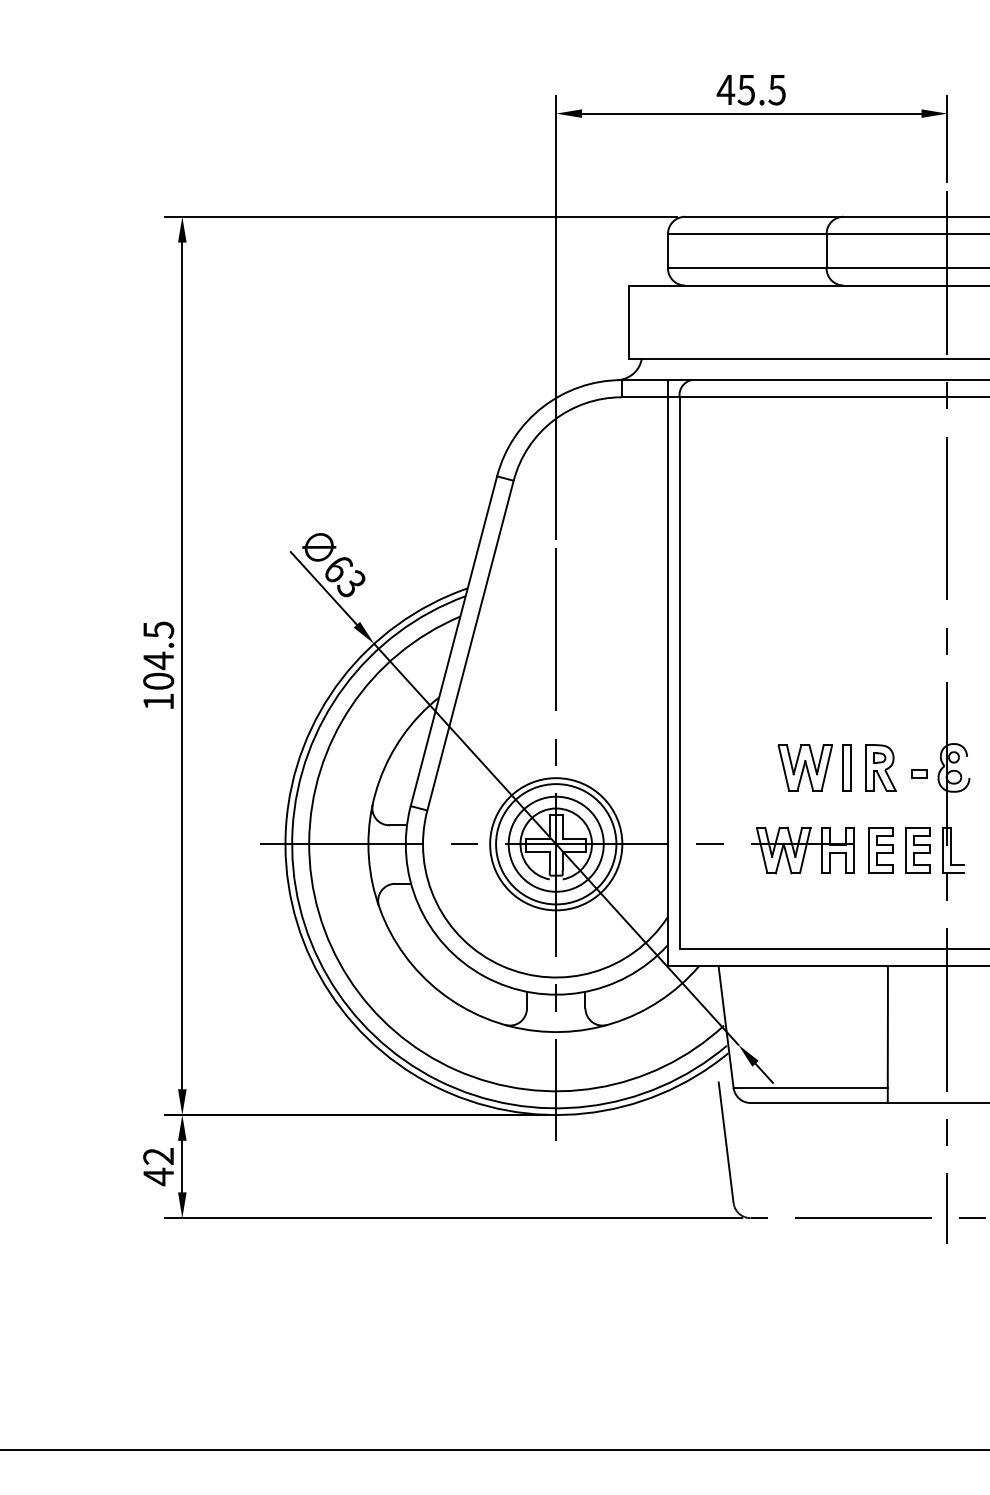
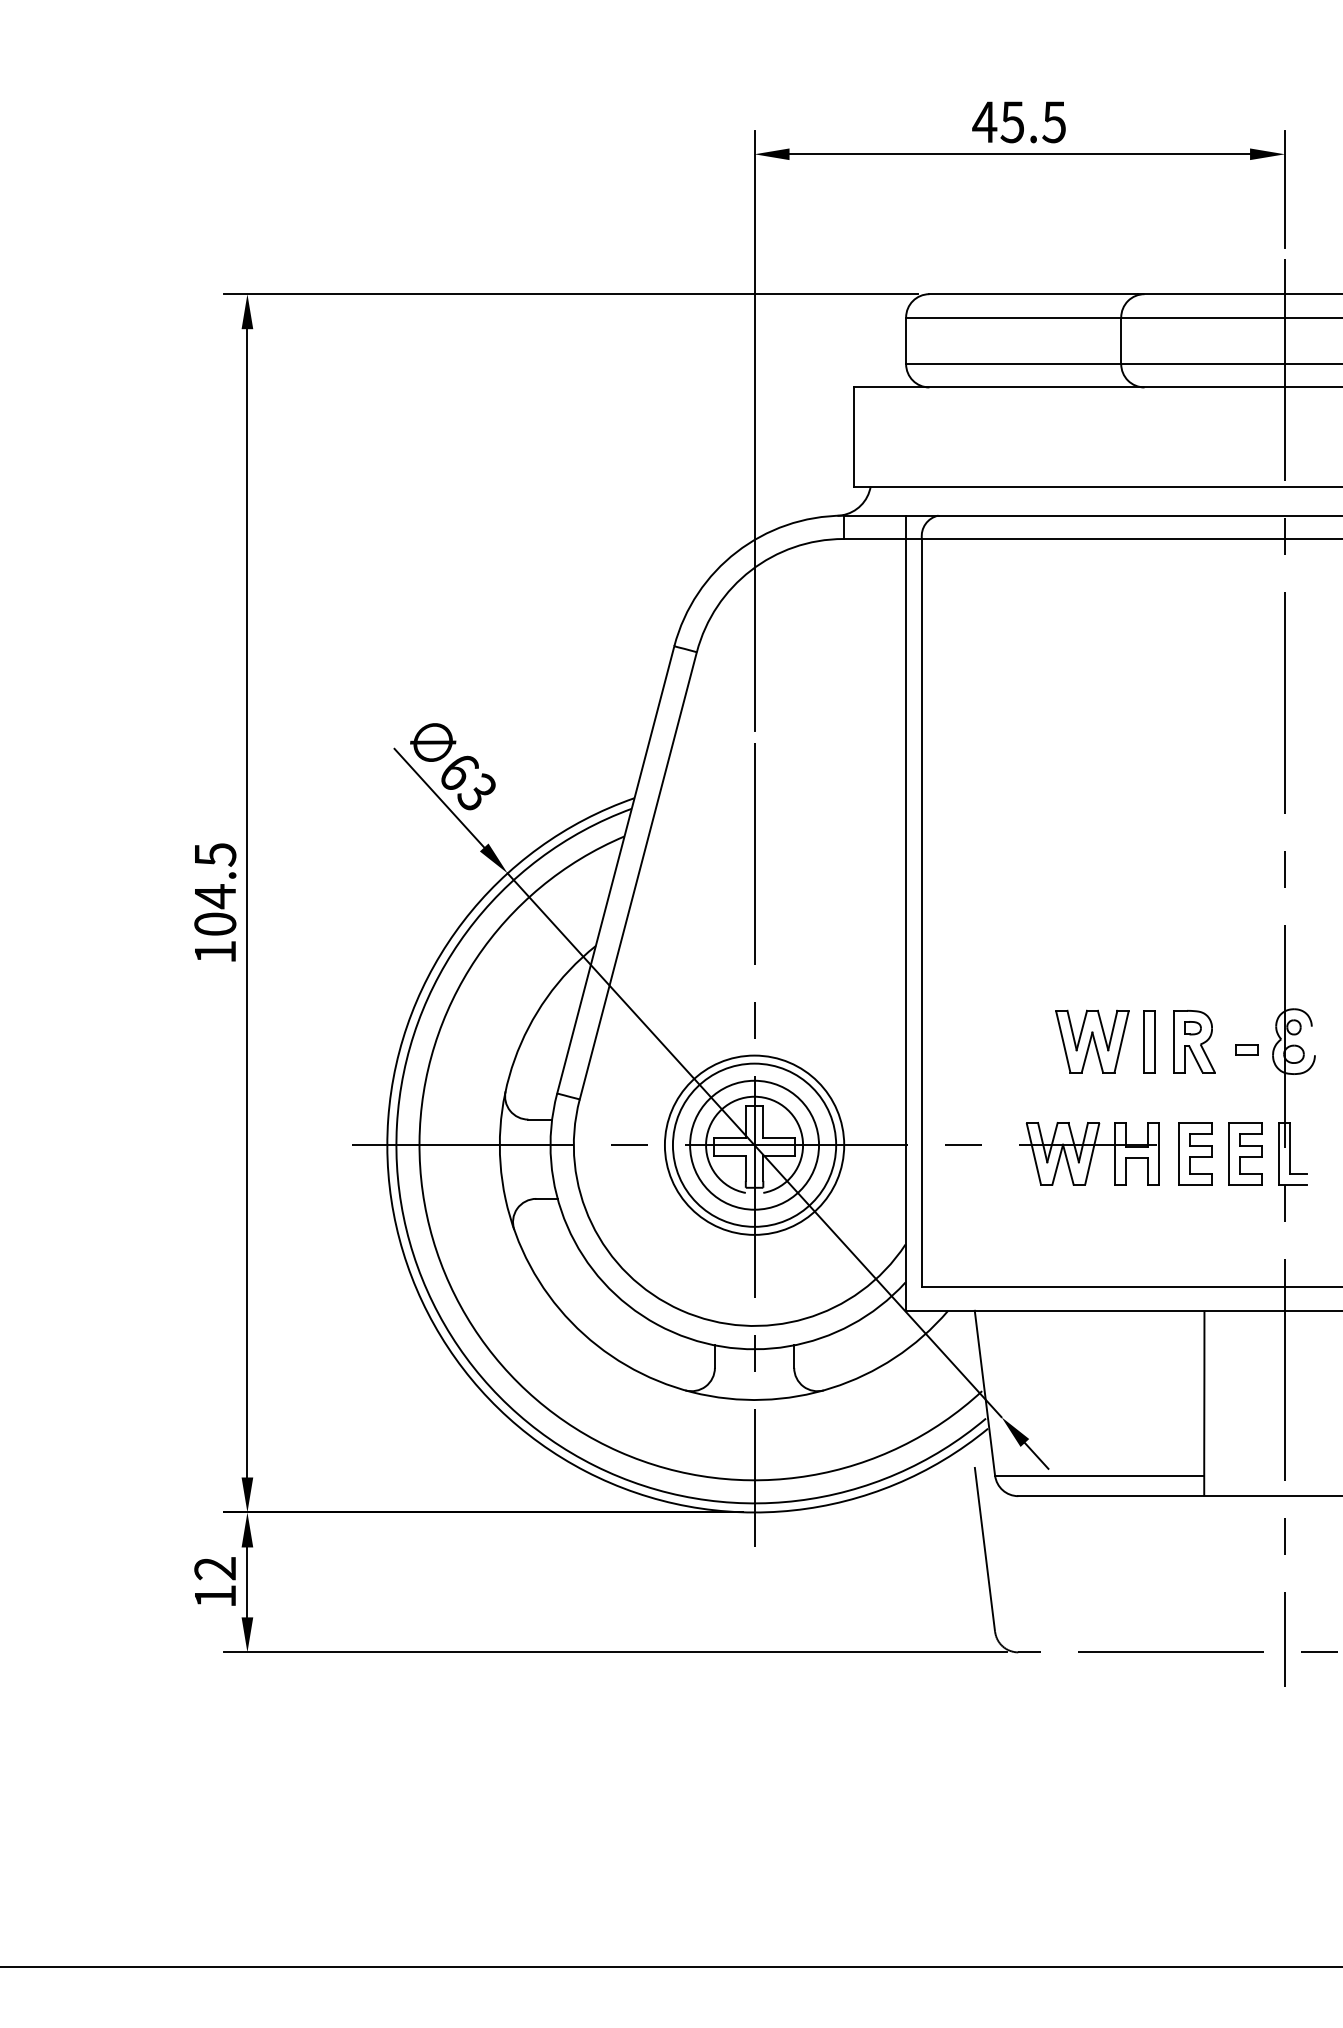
text: (158, 1176) -> (215, 1596), 42 -> 12

